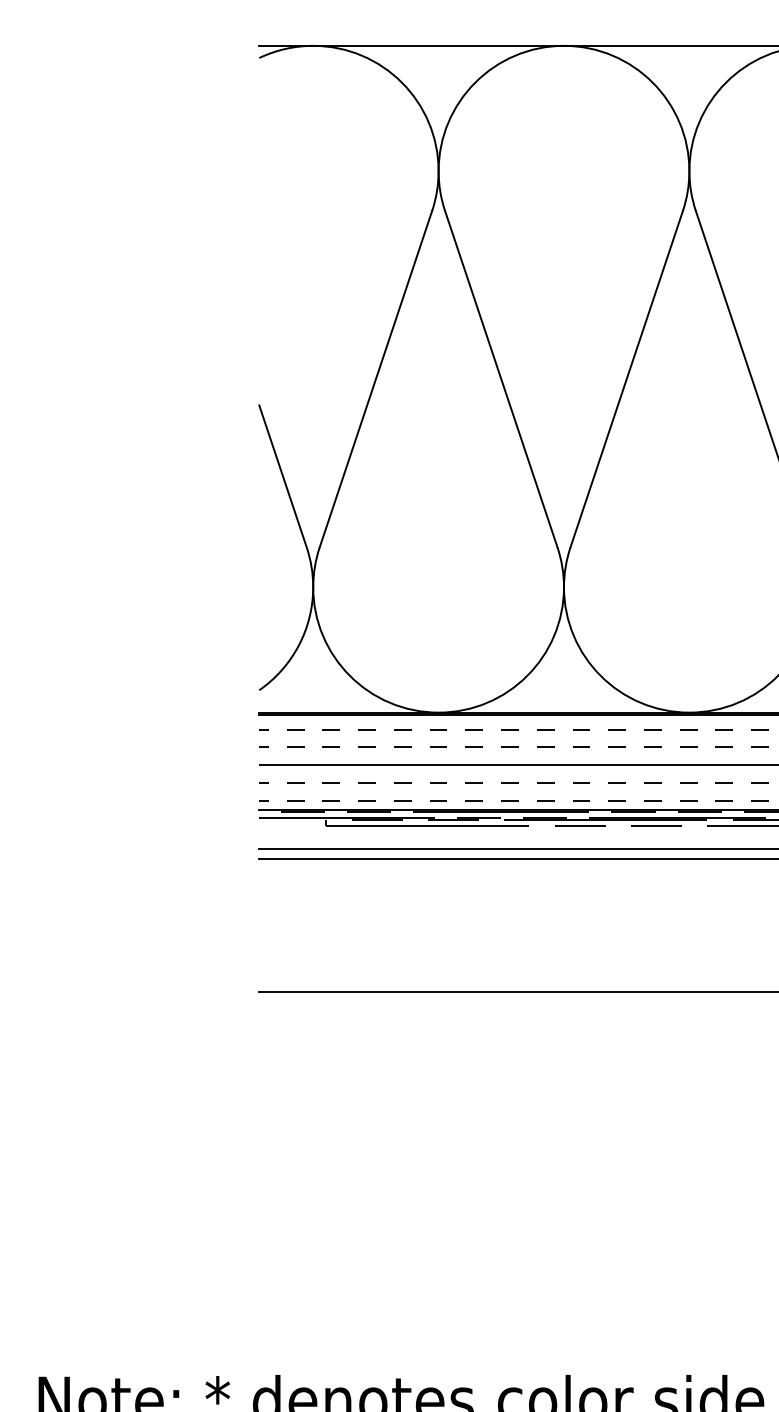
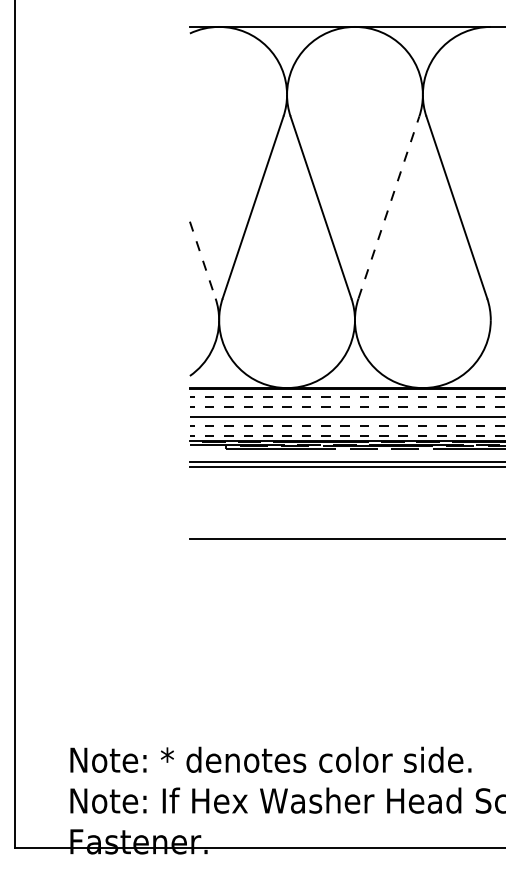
line: (627, 379) -> (389, 207), solid -> dashed
line: (282, 477) -> (202, 260), solid -> dashed

